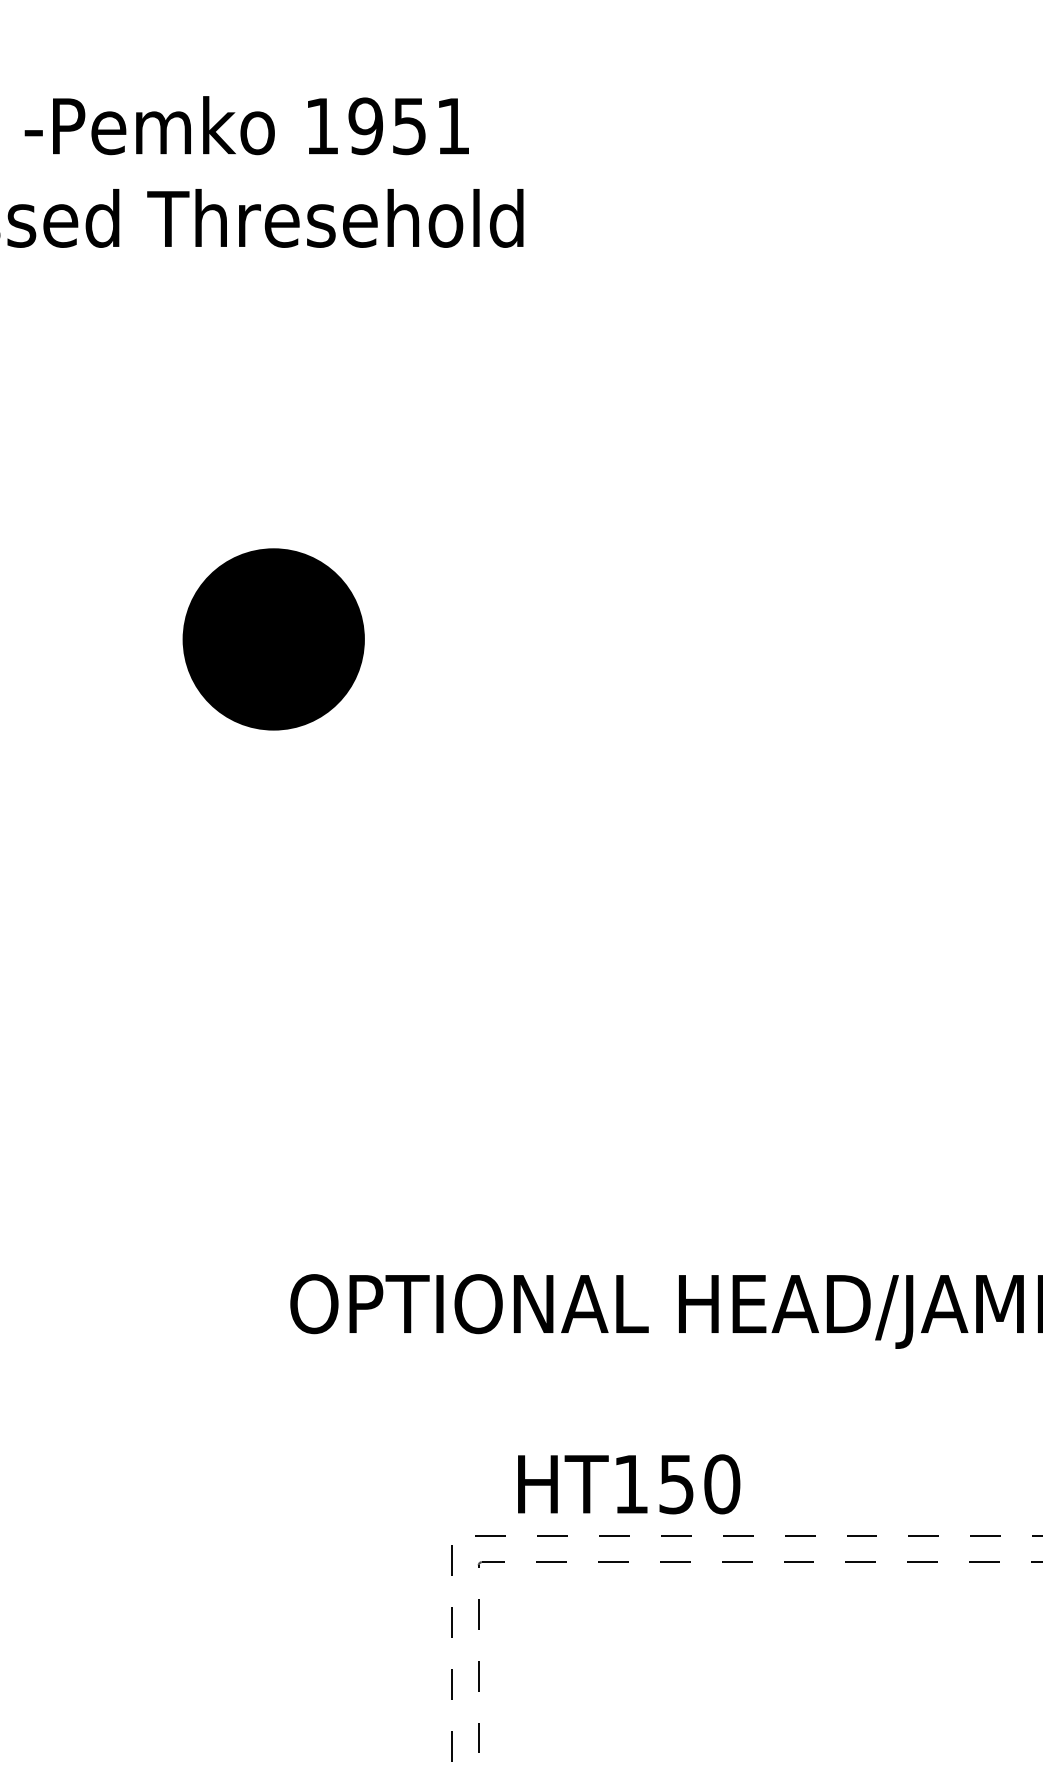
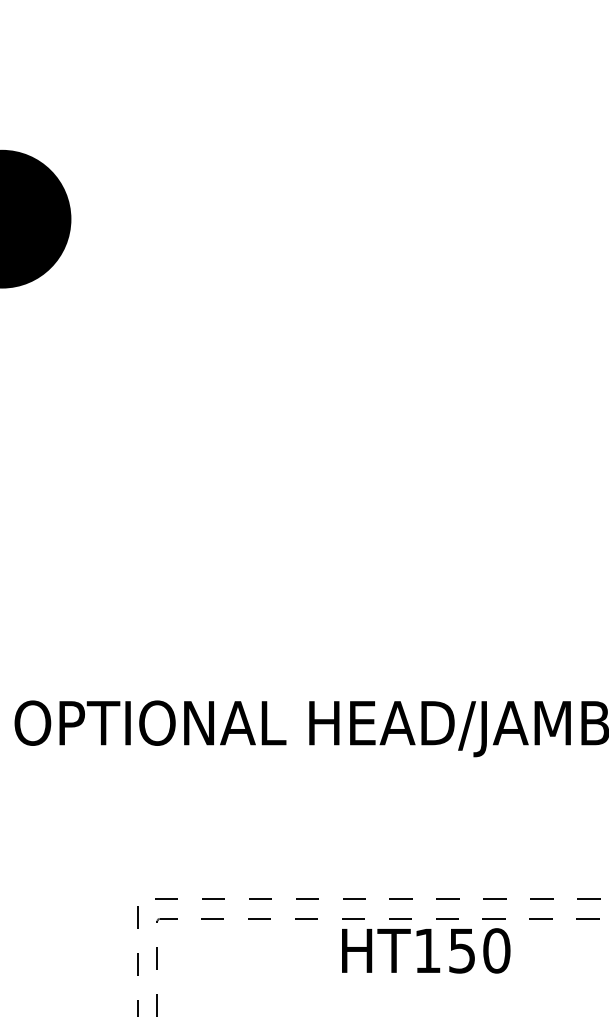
text: (629, 1484) -> (426, 951), moved

